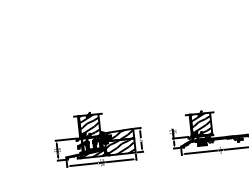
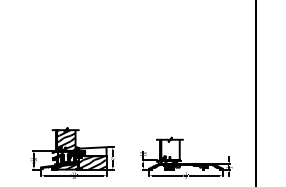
hatch: (201, 124) -> (170, 149), removed
hatch: (118, 134) -> (92, 151), removed

